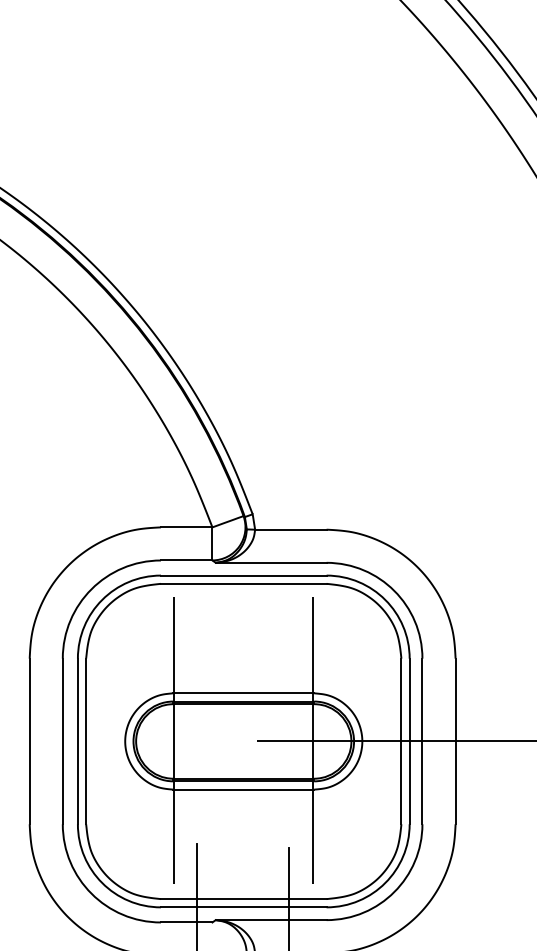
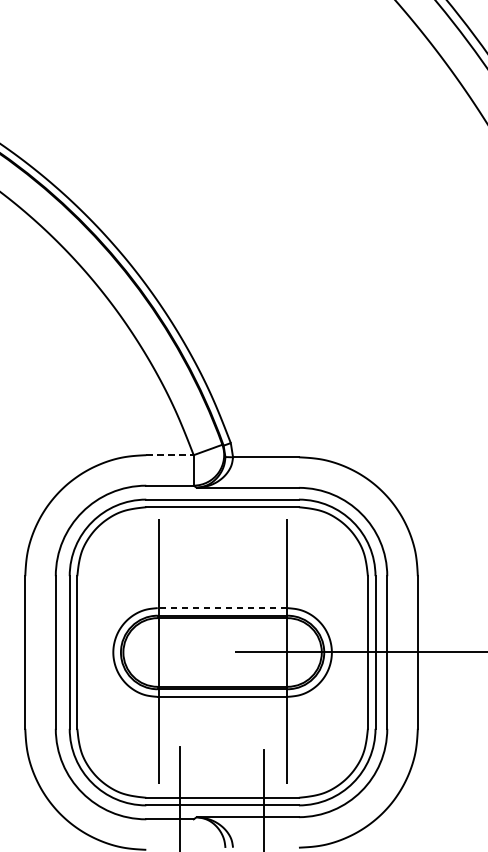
line: (186, 527) -> (169, 455), solid -> dashed
line: (243, 693) -> (222, 608), solid -> dashed

